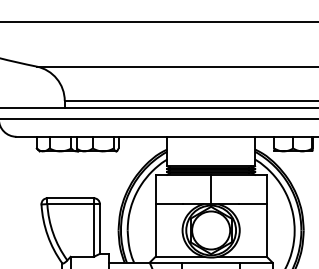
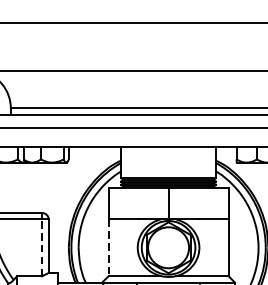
line: (94, 229) -> (42, 246), solid -> dashed
line: (155, 230) -> (108, 247), solid -> dashed

